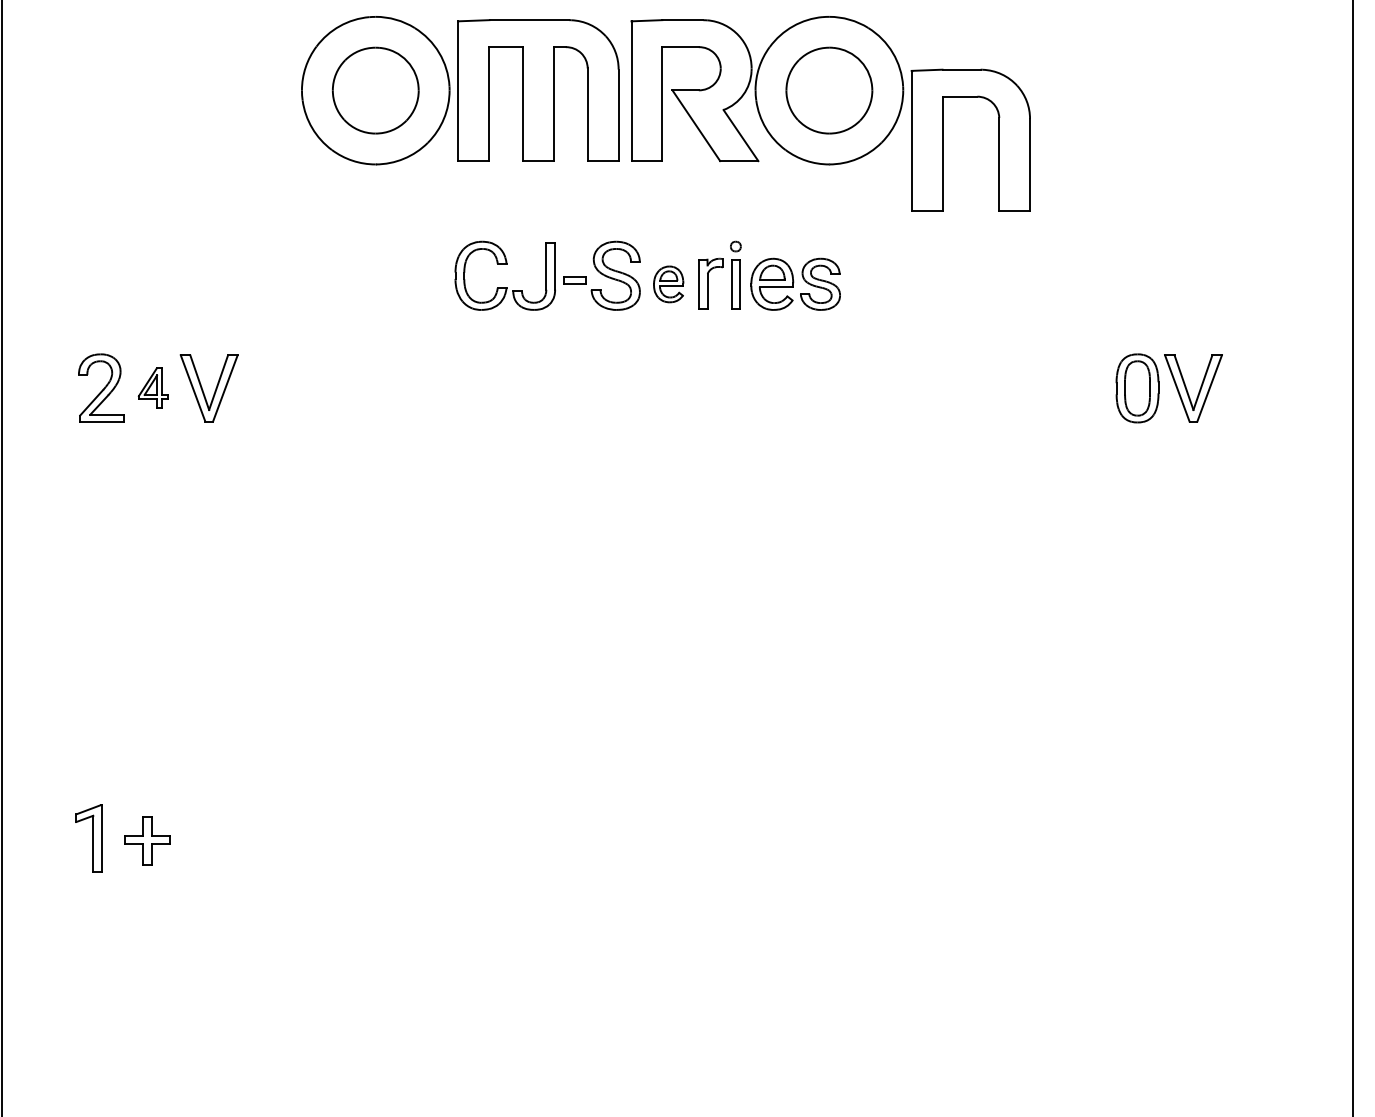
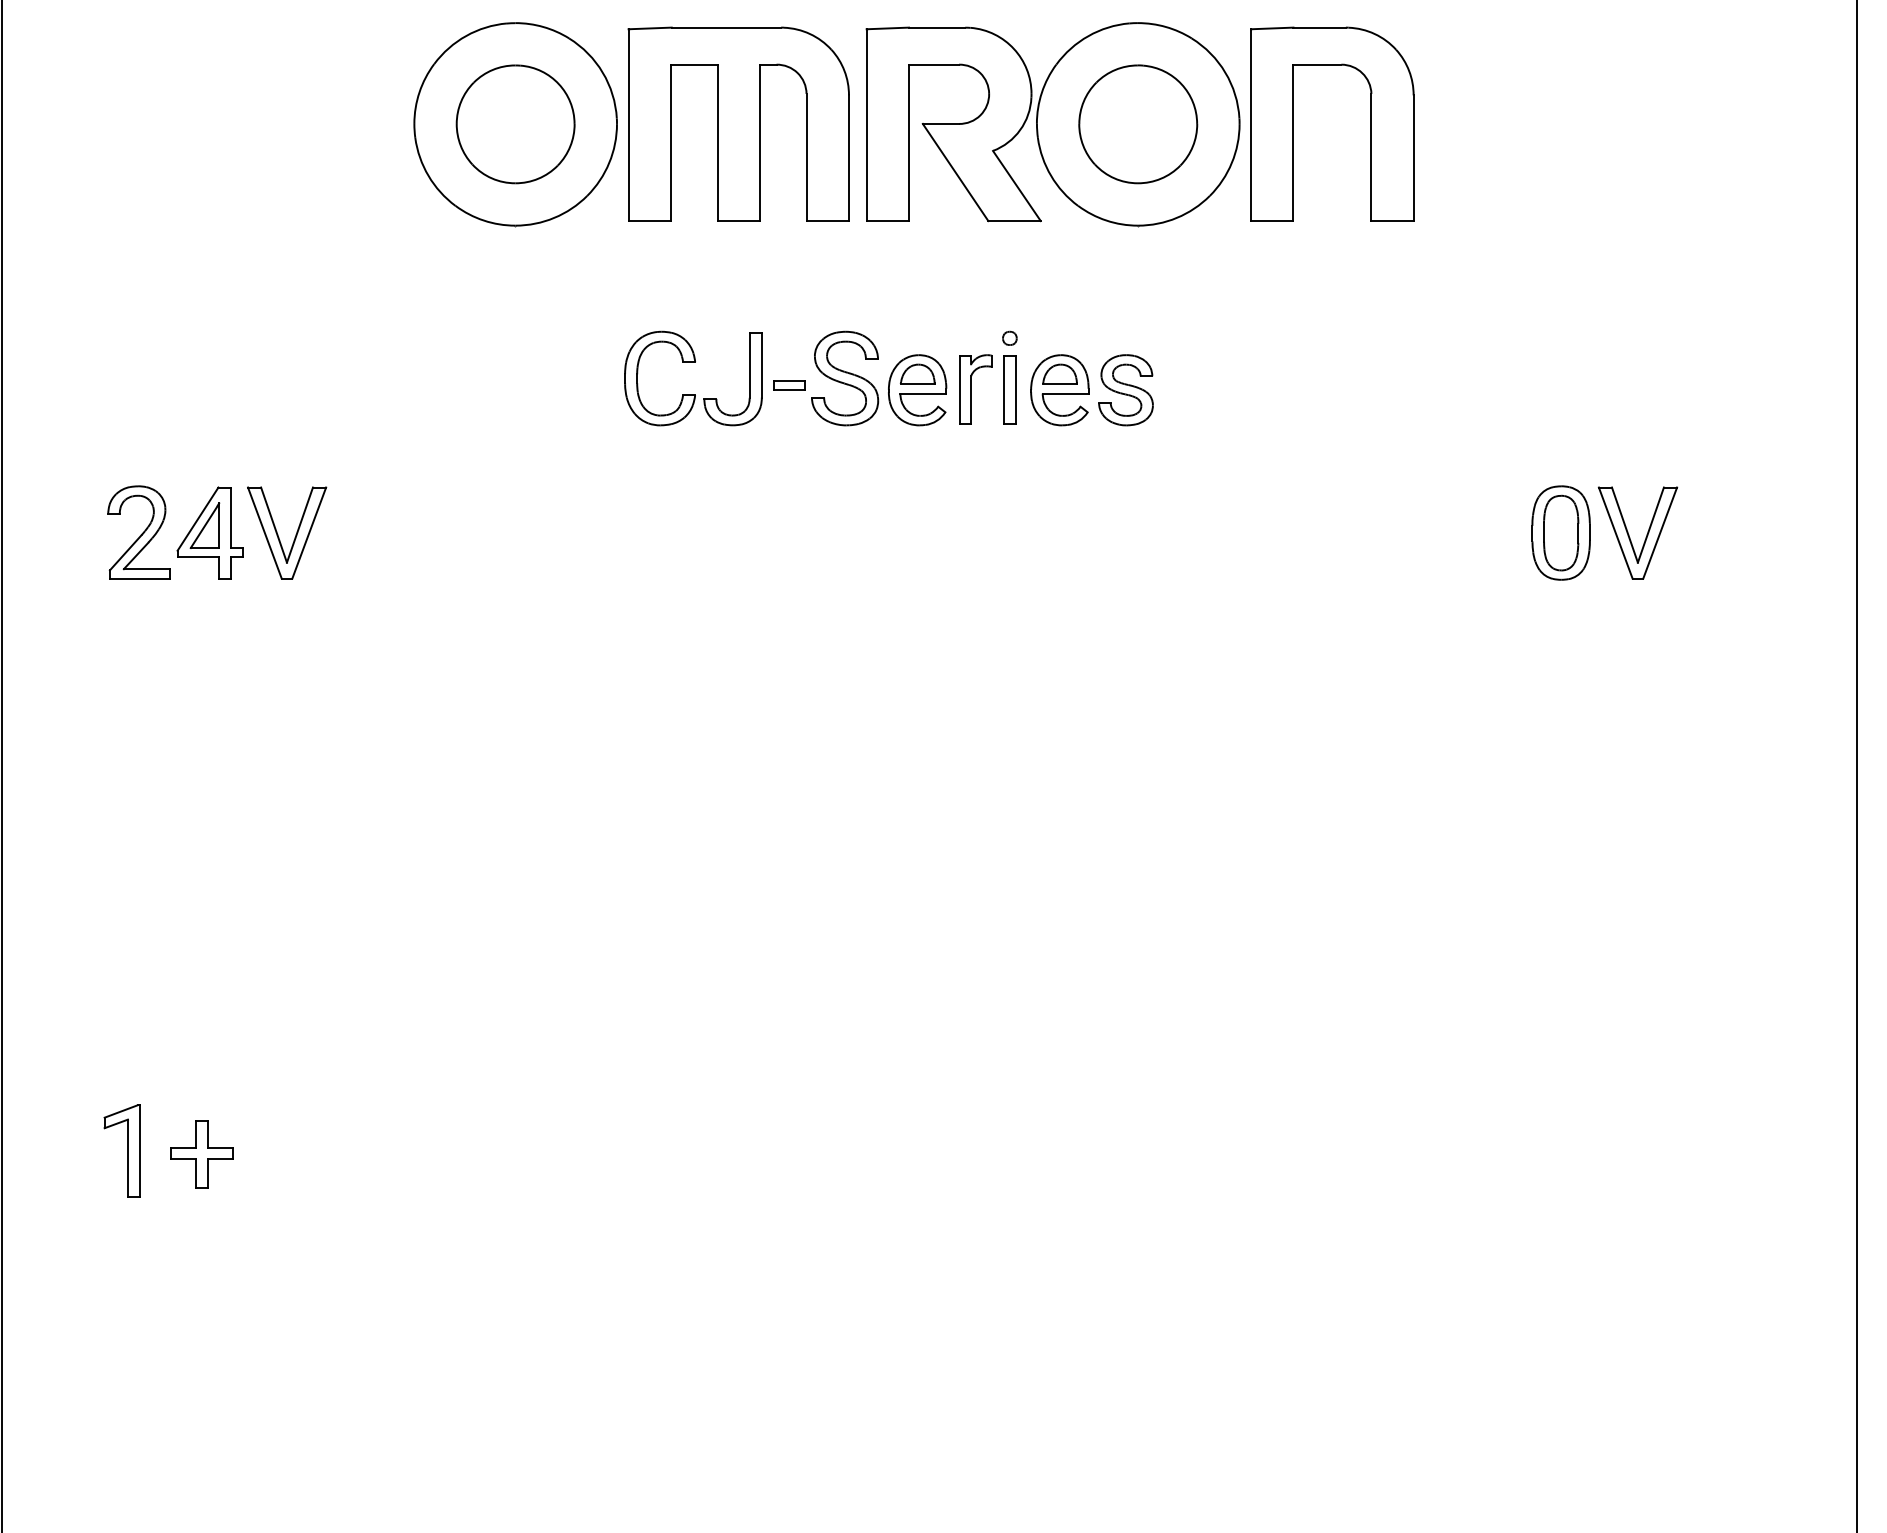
part: (998, 139) -> (1370, 123), moved
part: (668, 284) -> (917, 390), size x1.43
part: (152, 388) -> (209, 532), size x1.67

